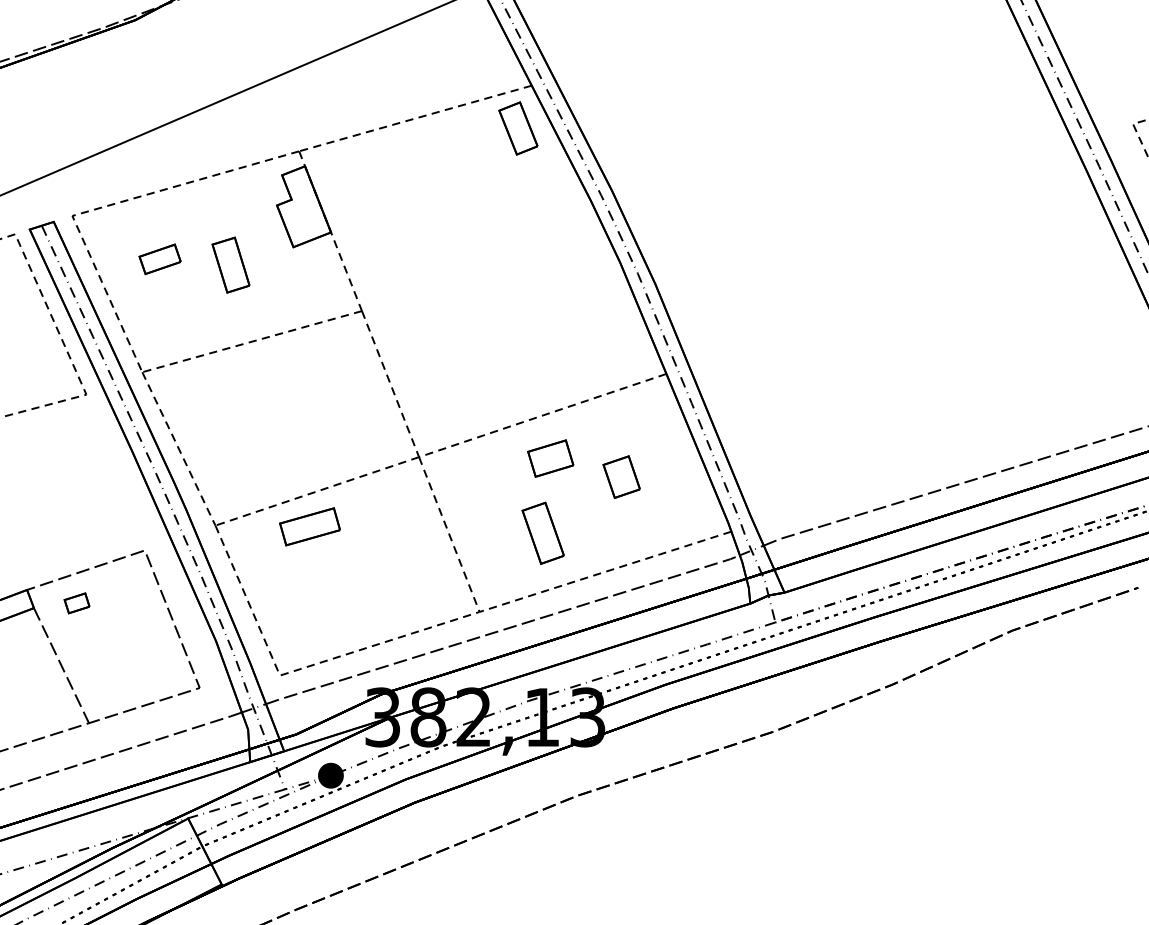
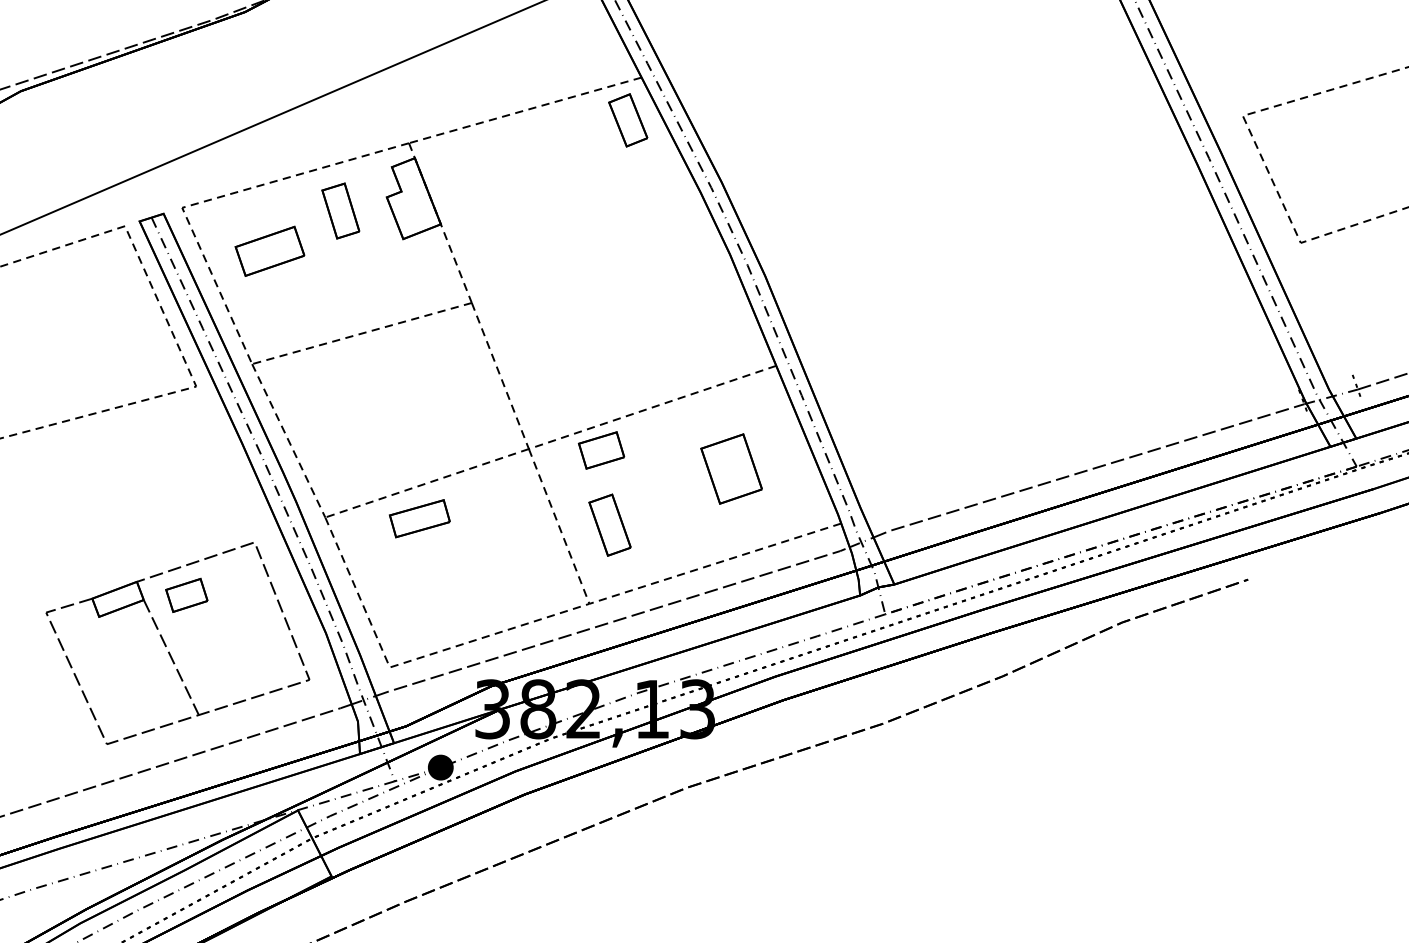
part: (159, 258) -> (269, 250), size x1.67
part: (230, 264) -> (340, 210), moved
part: (550, 458) -> (601, 450), moved
part: (621, 476) -> (731, 468), size x1.67
part: (542, 532) -> (609, 524), moved
part: (76, 602) -> (186, 594), size x1.67

